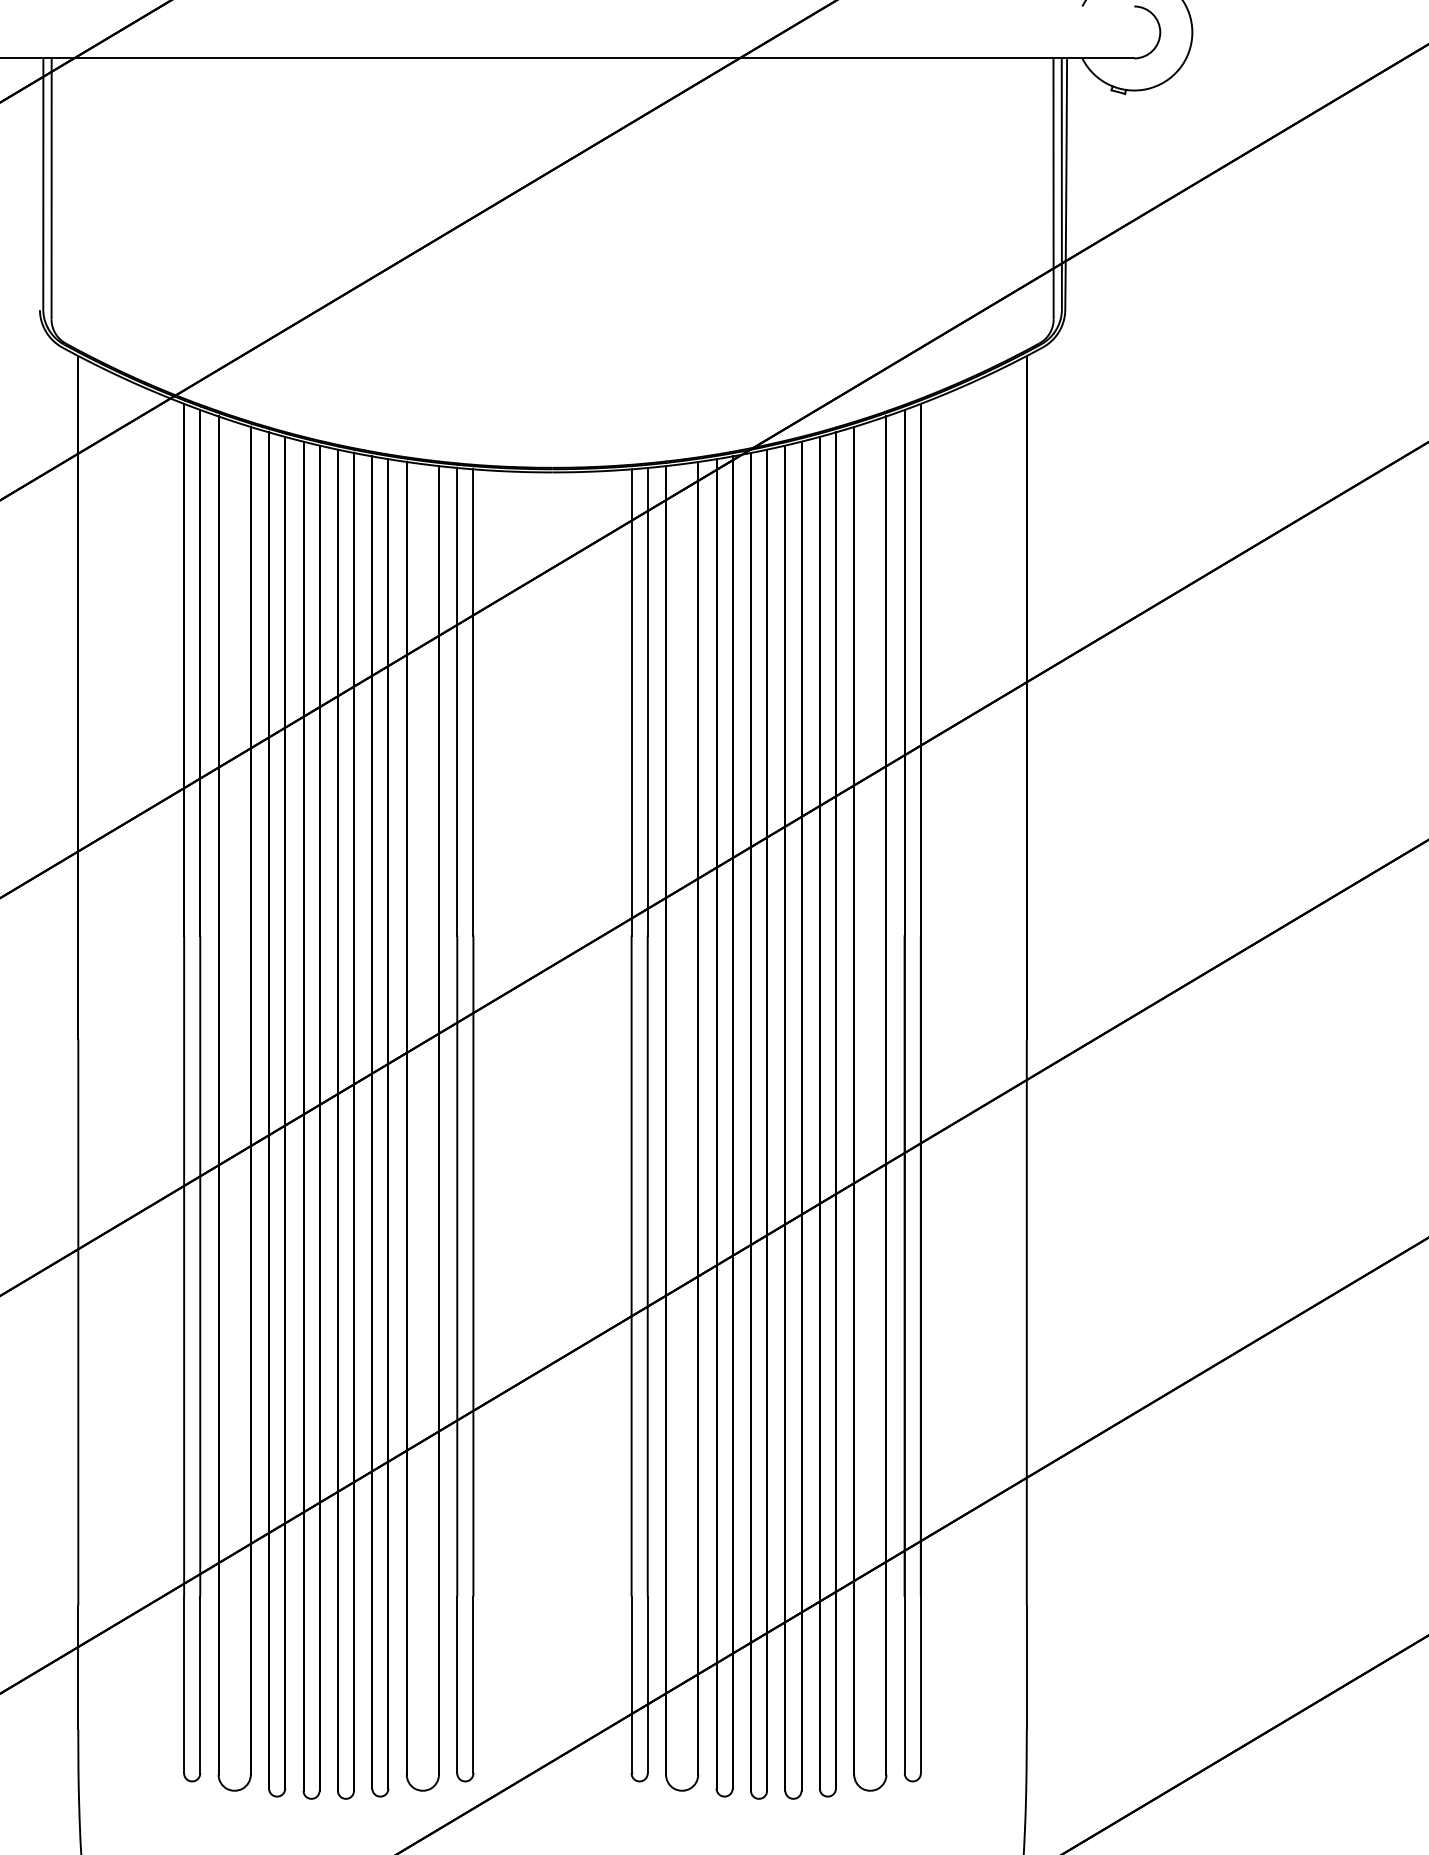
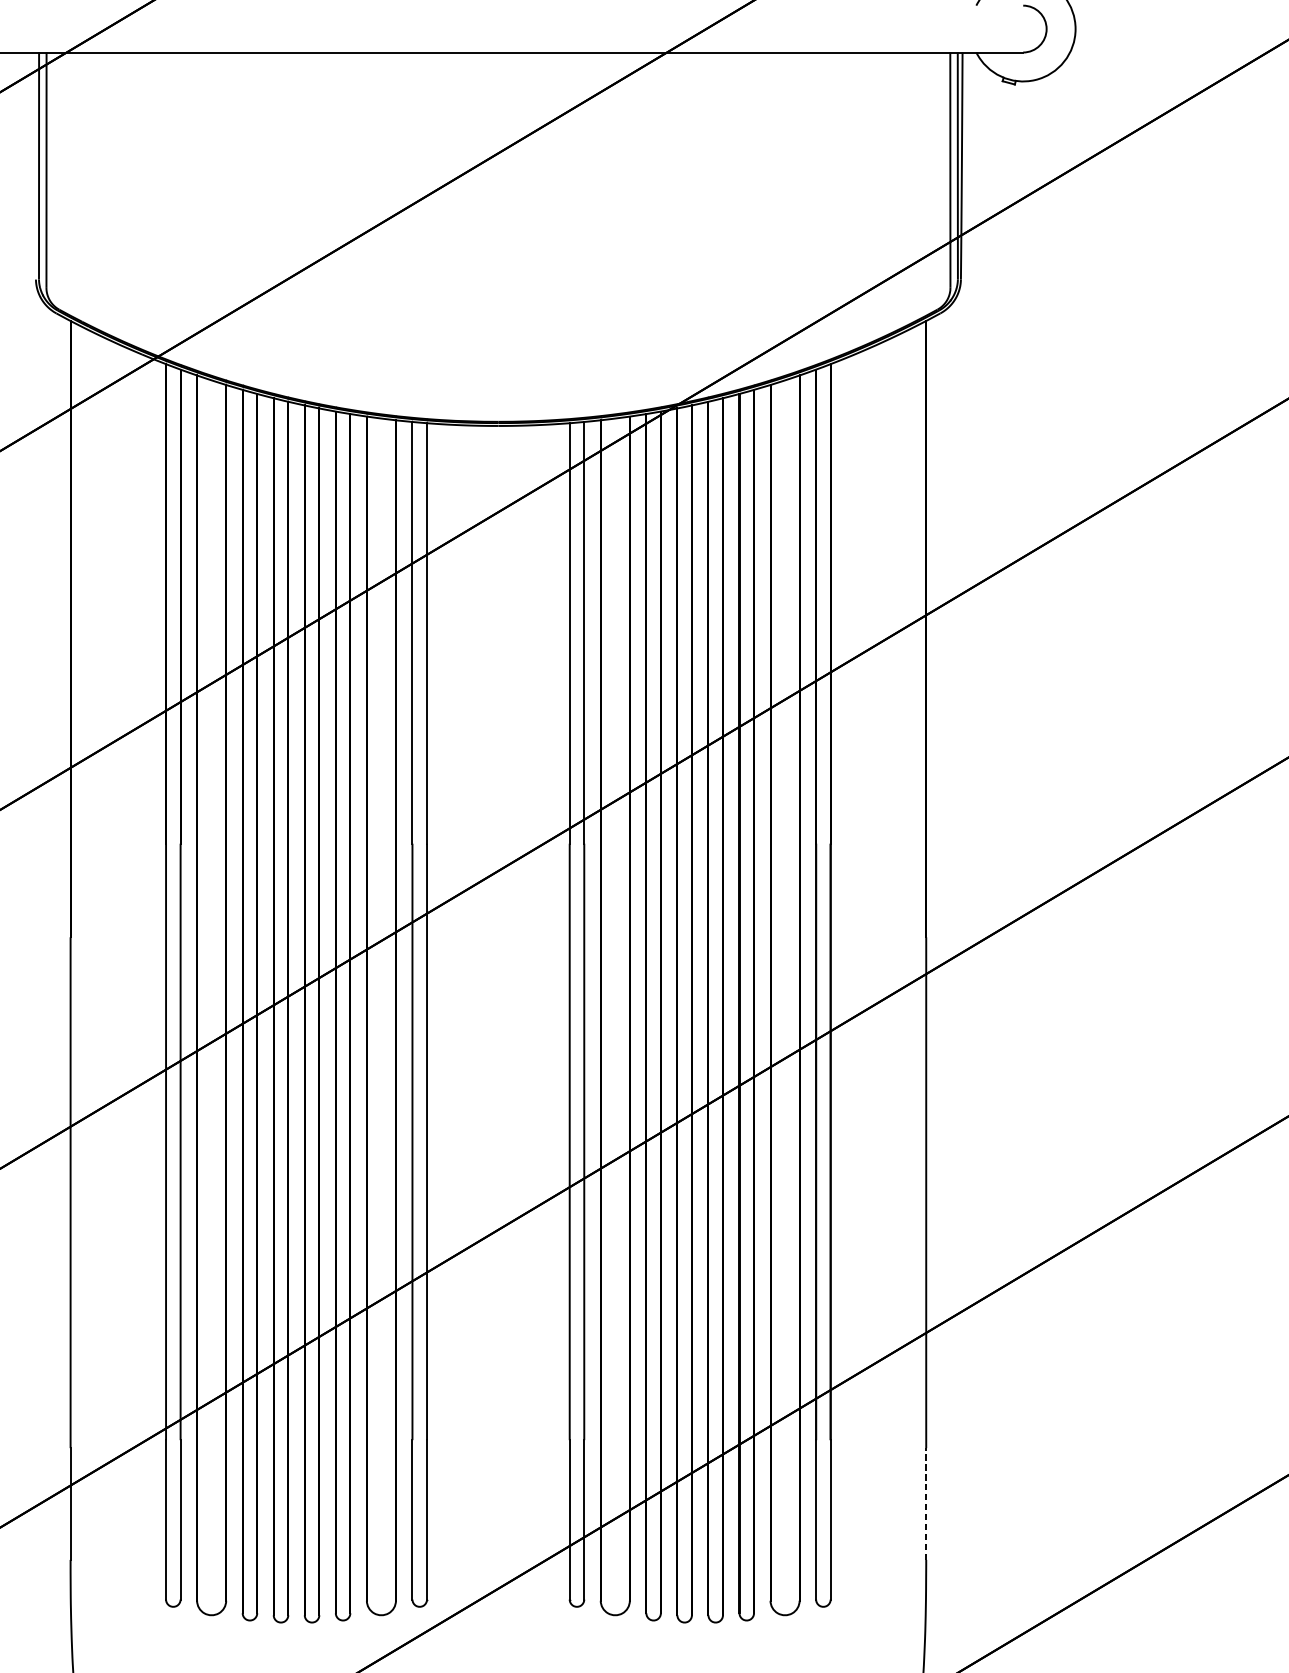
line: (1026, 1667) -> (925, 1504), solid -> dashed

